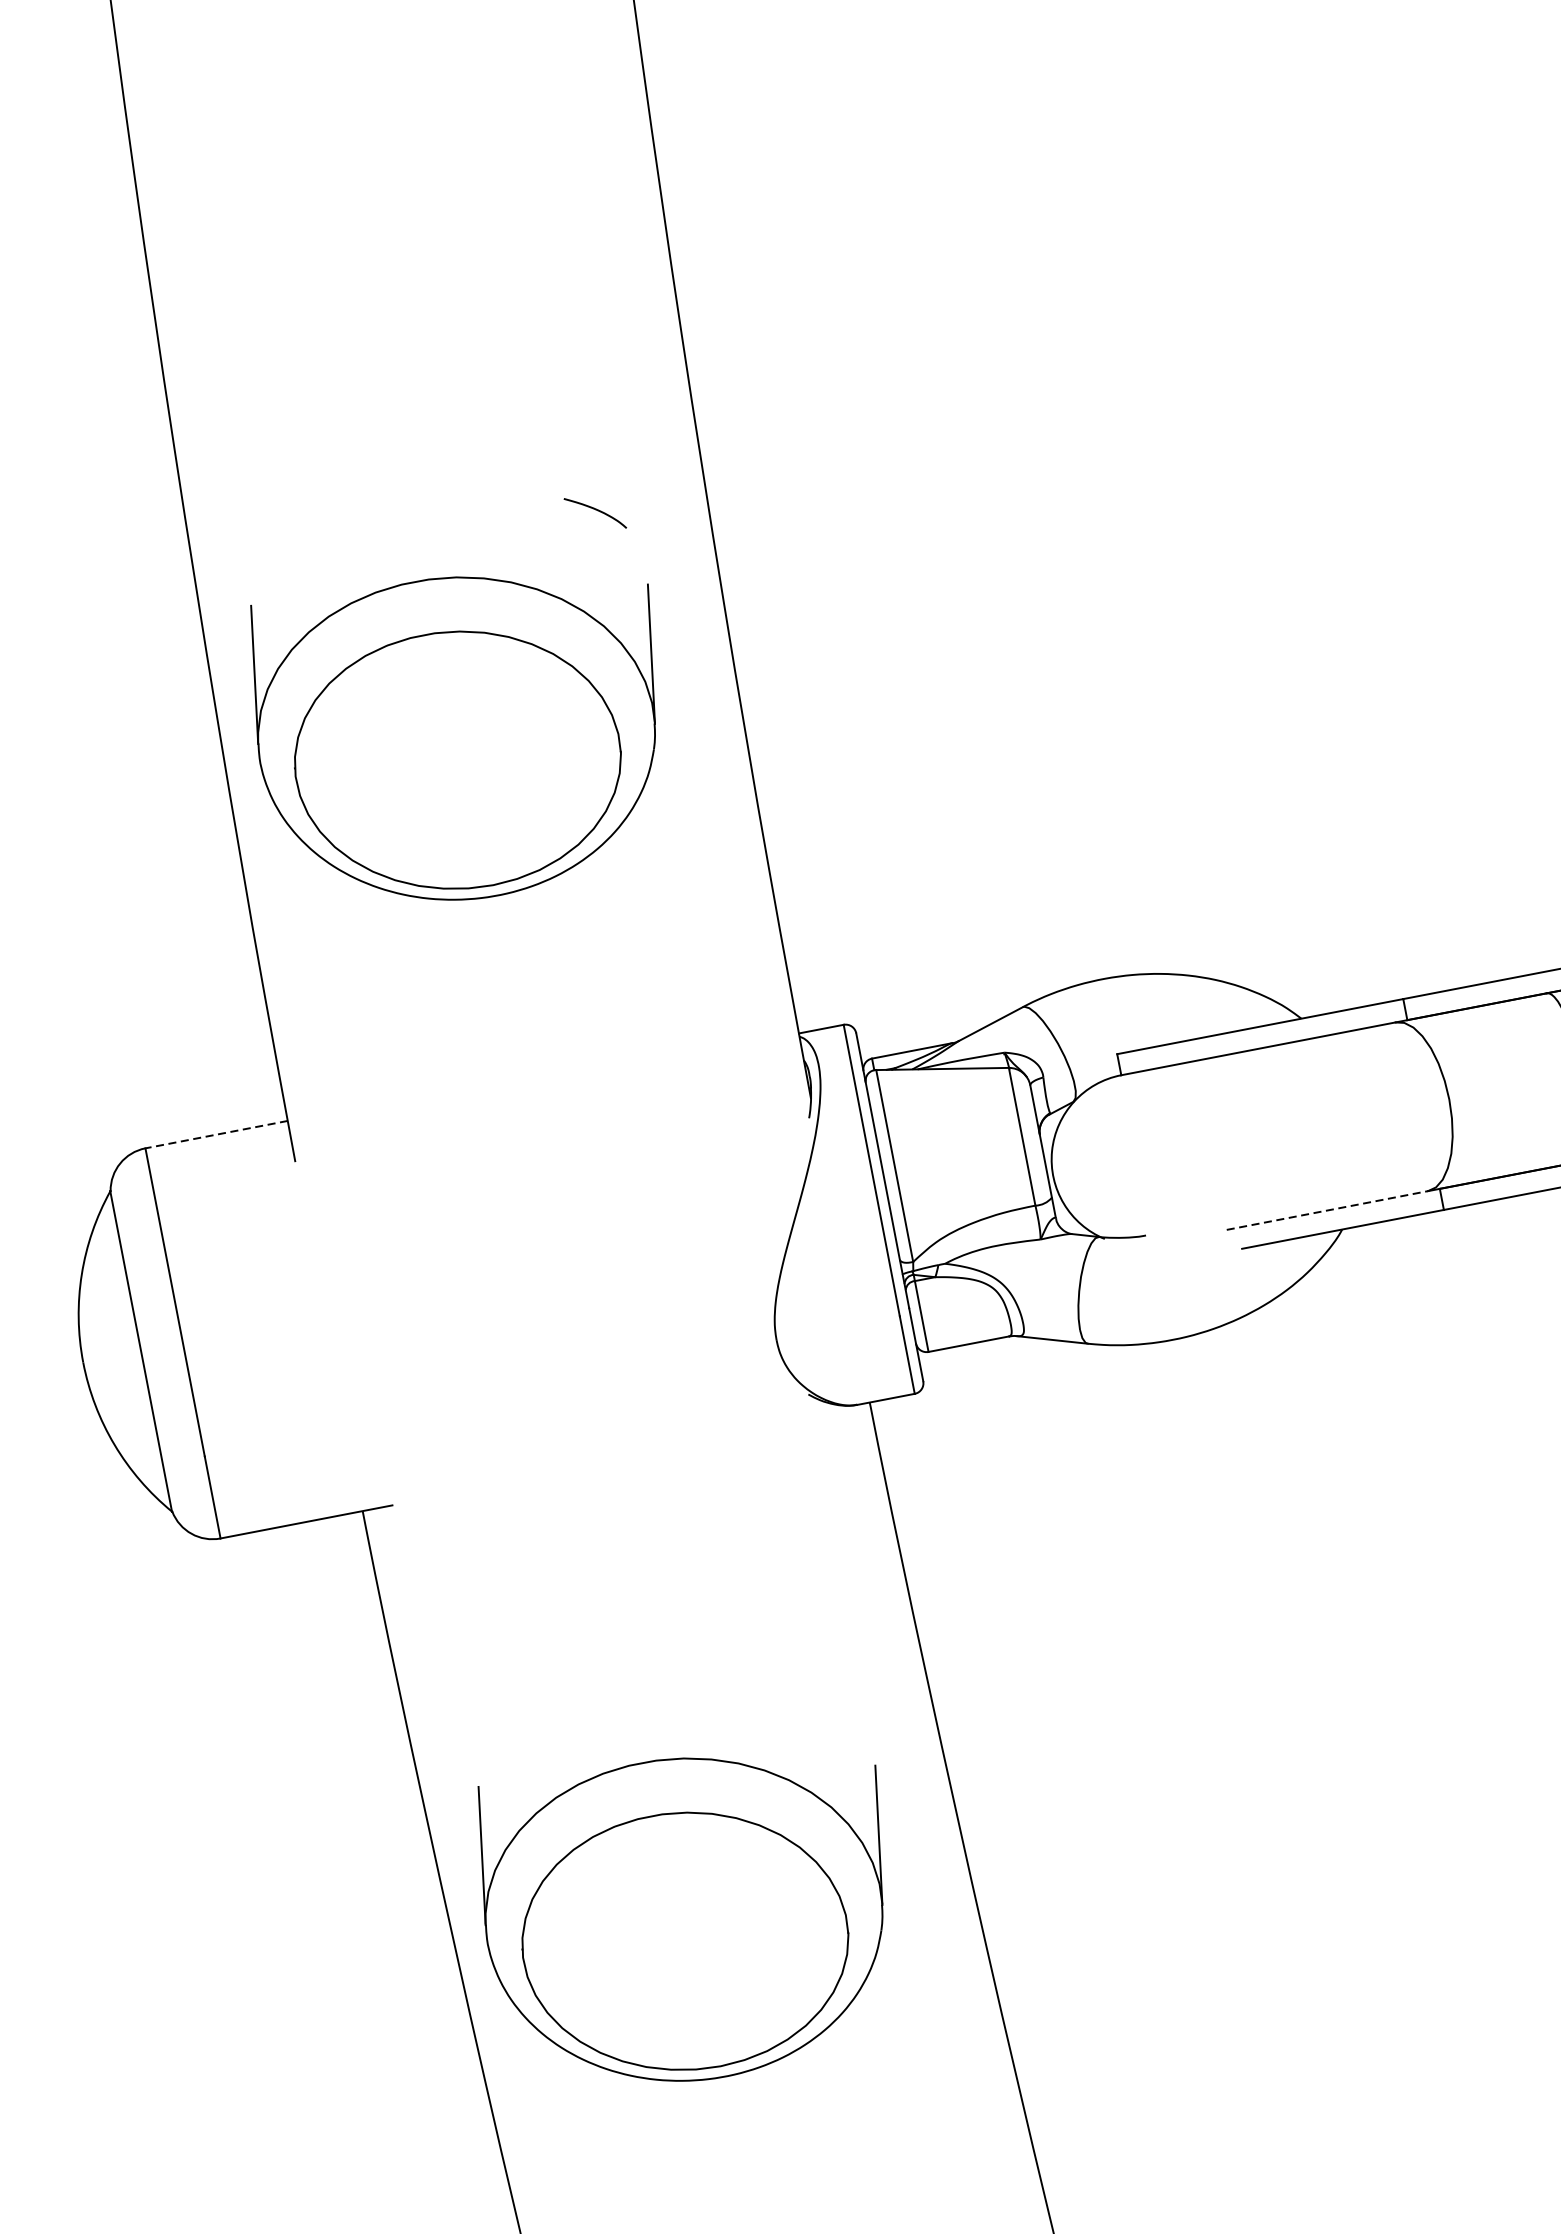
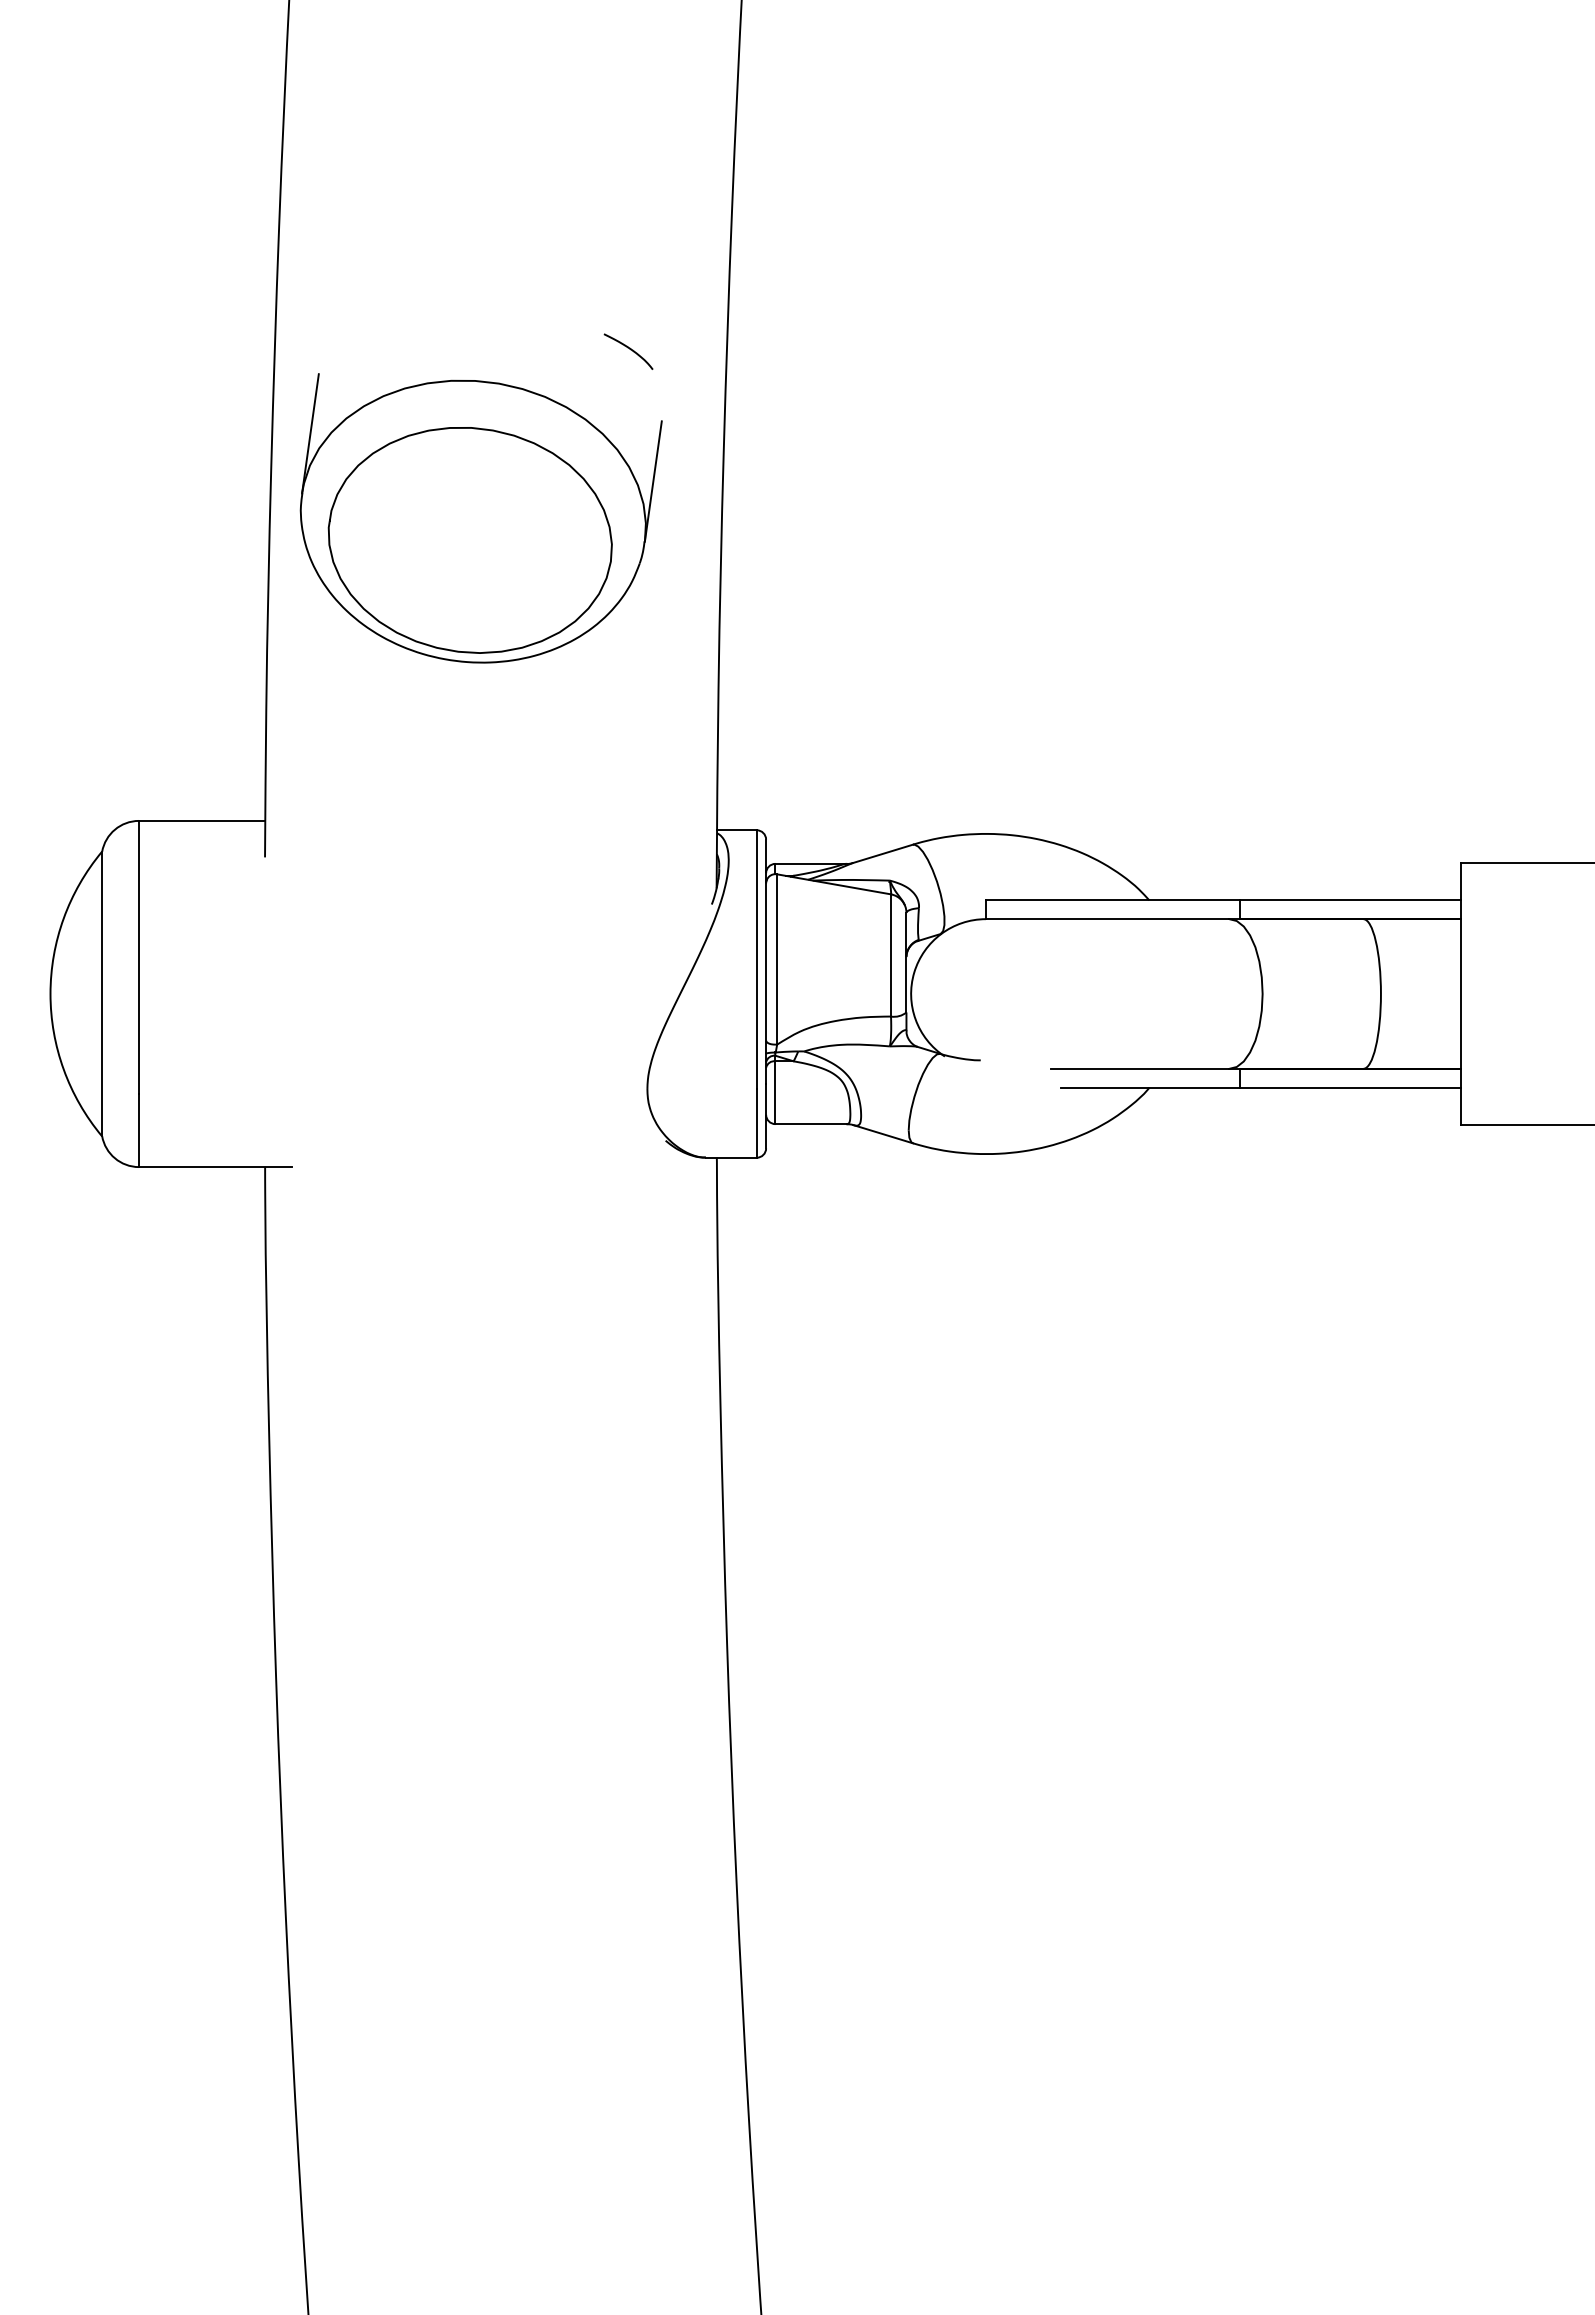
line: (215, 1134) -> (201, 820), dashed -> solid
line: (1327, 1210) -> (1140, 1068), dashed -> solid
part: (692, 1914) -> (480, 1566), removed

